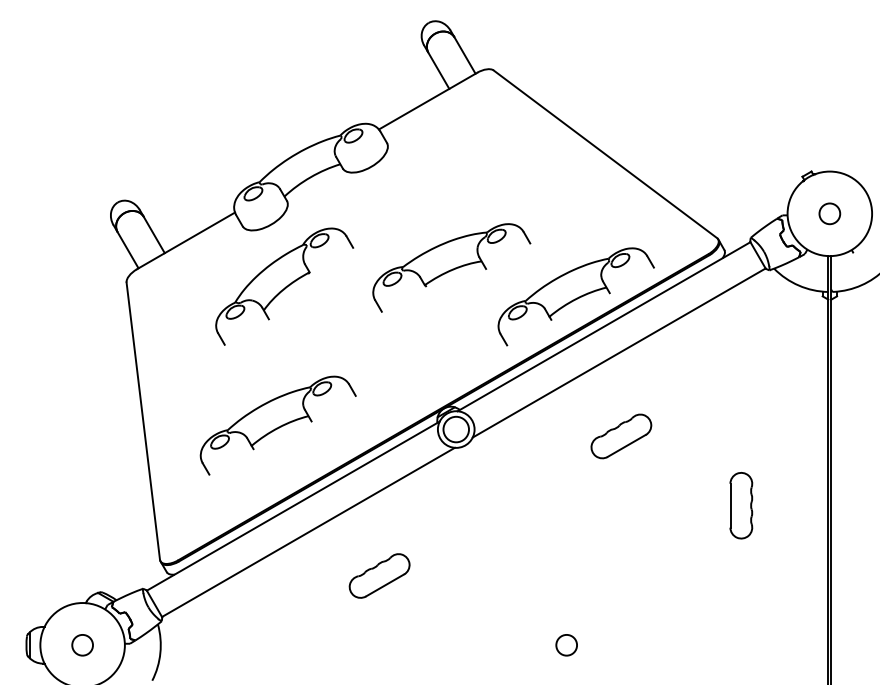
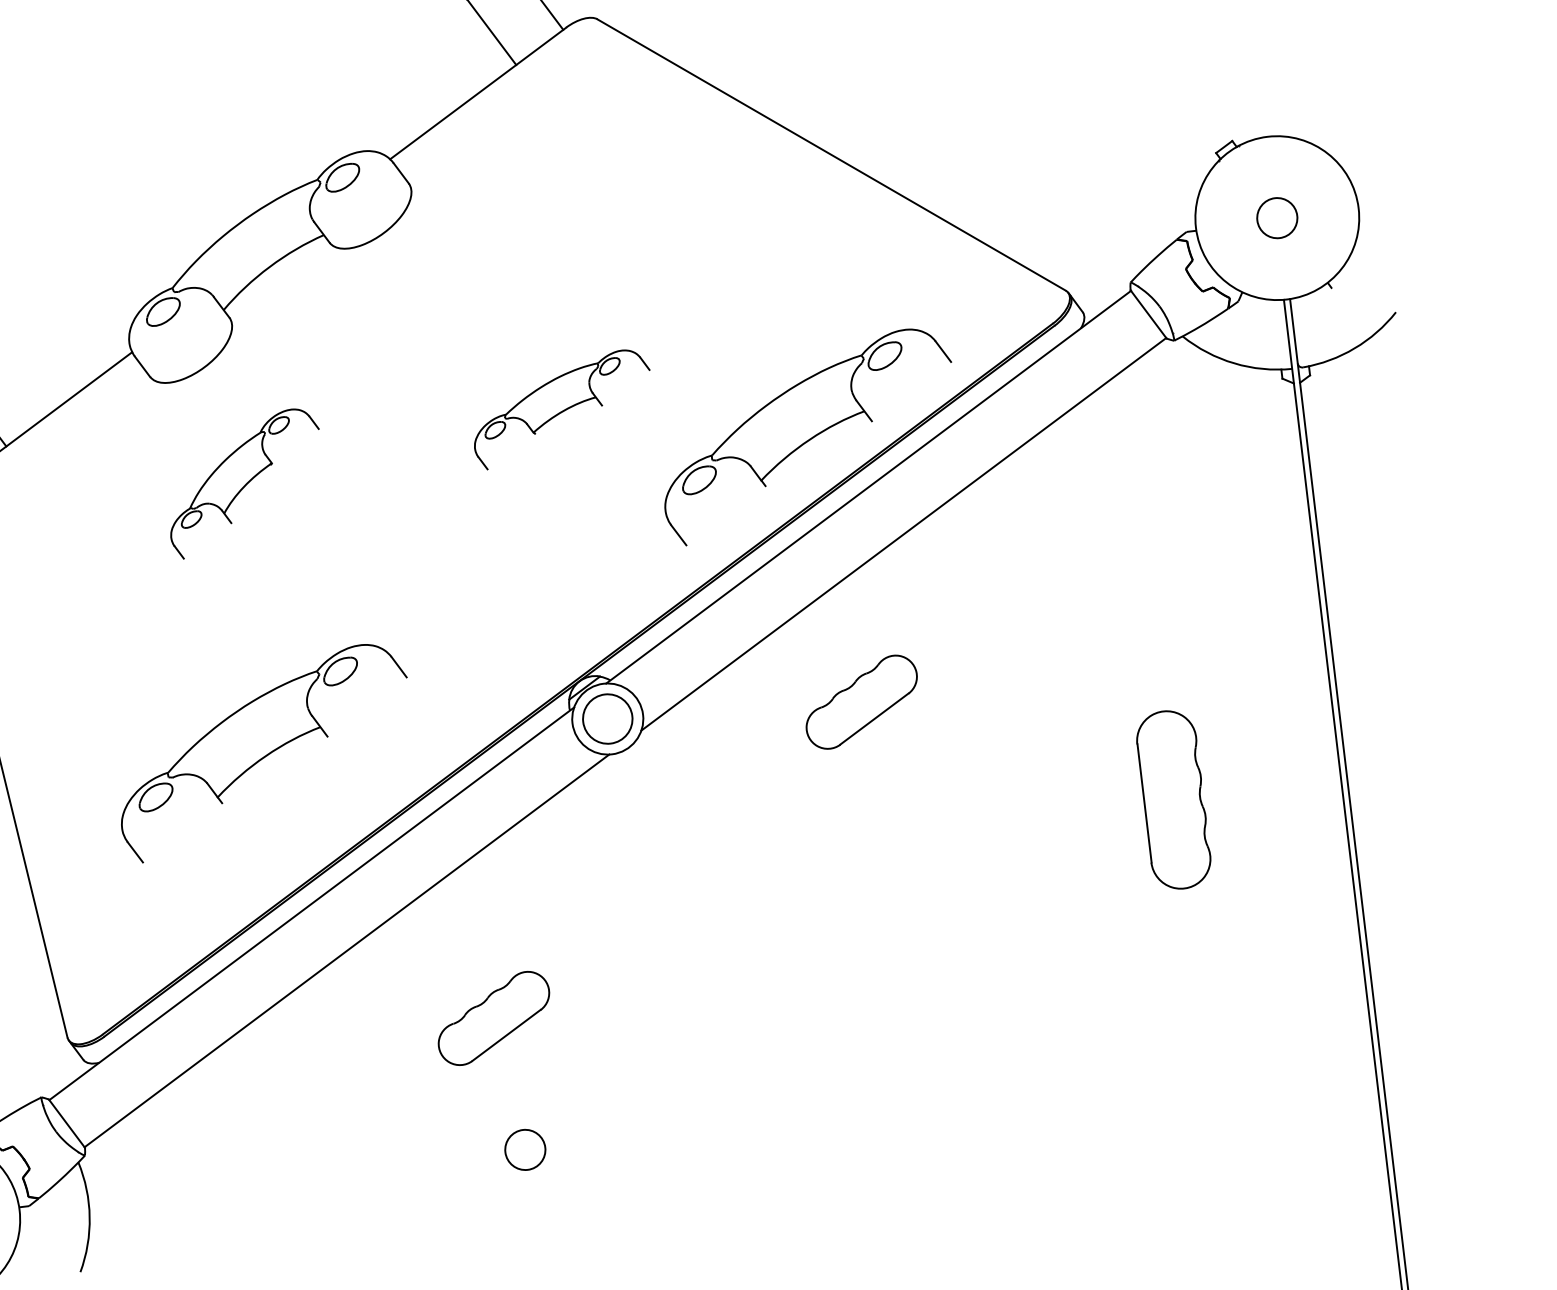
part: (451, 267) -> (561, 408), size x0.6
part: (284, 286) -> (244, 483), size x0.6
part: (621, 436) -> (861, 702), moved
part: (741, 505) -> (1174, 799), size x1.4
circle: (566, 645) -> (525, 1150), moved

